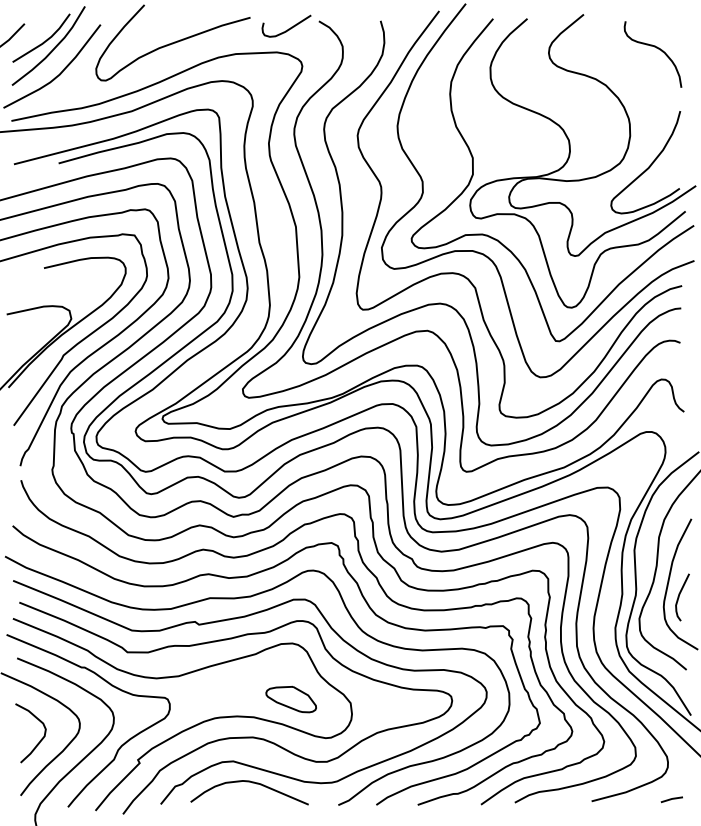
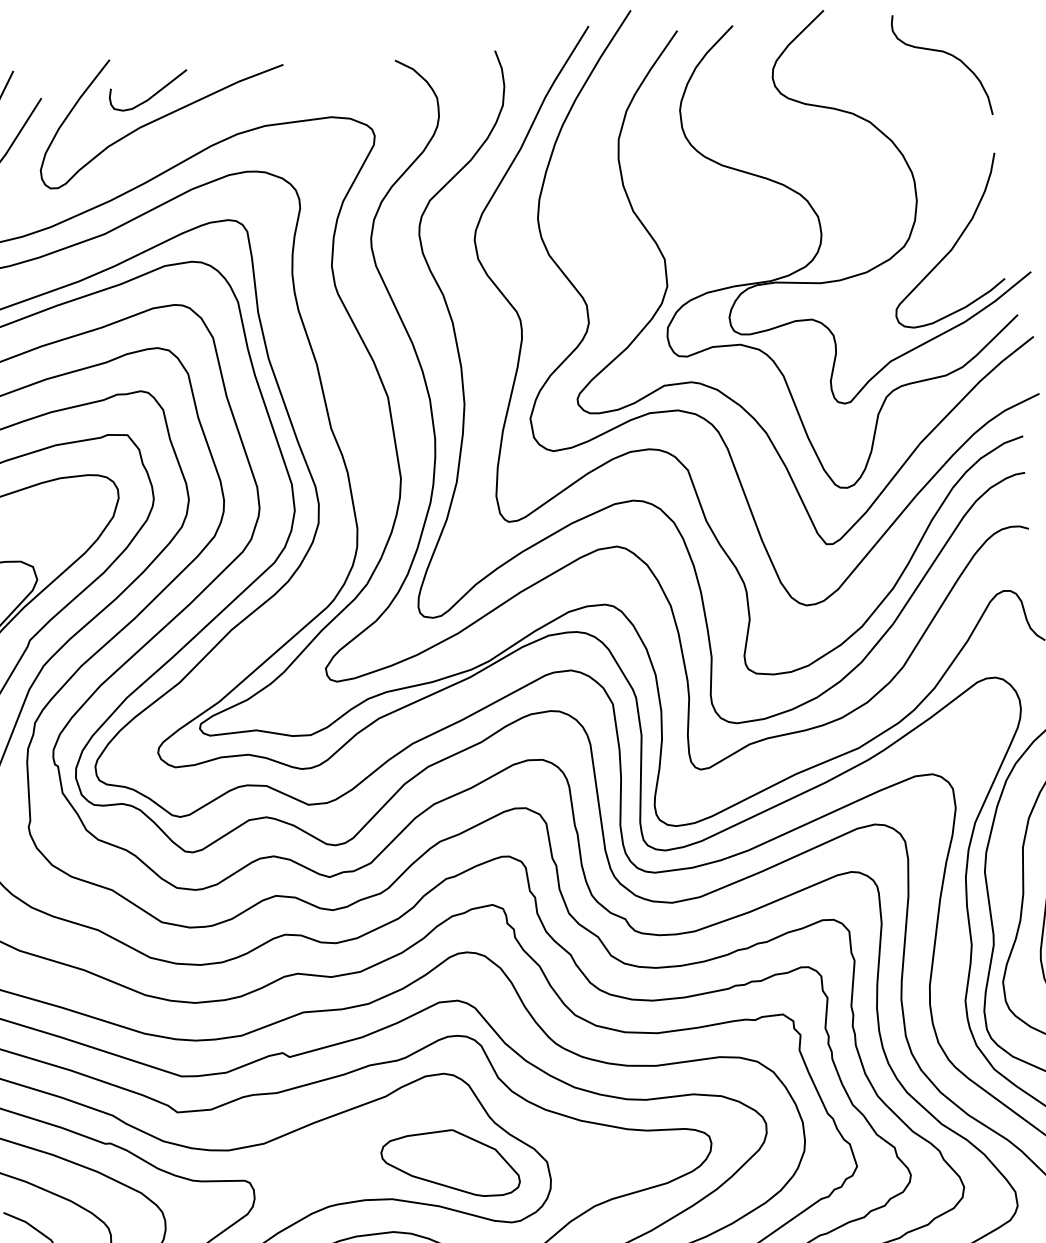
curve: (288, 28) -> (151, 94), moved
part: (290, 699) -> (448, 1164), size x1.67

